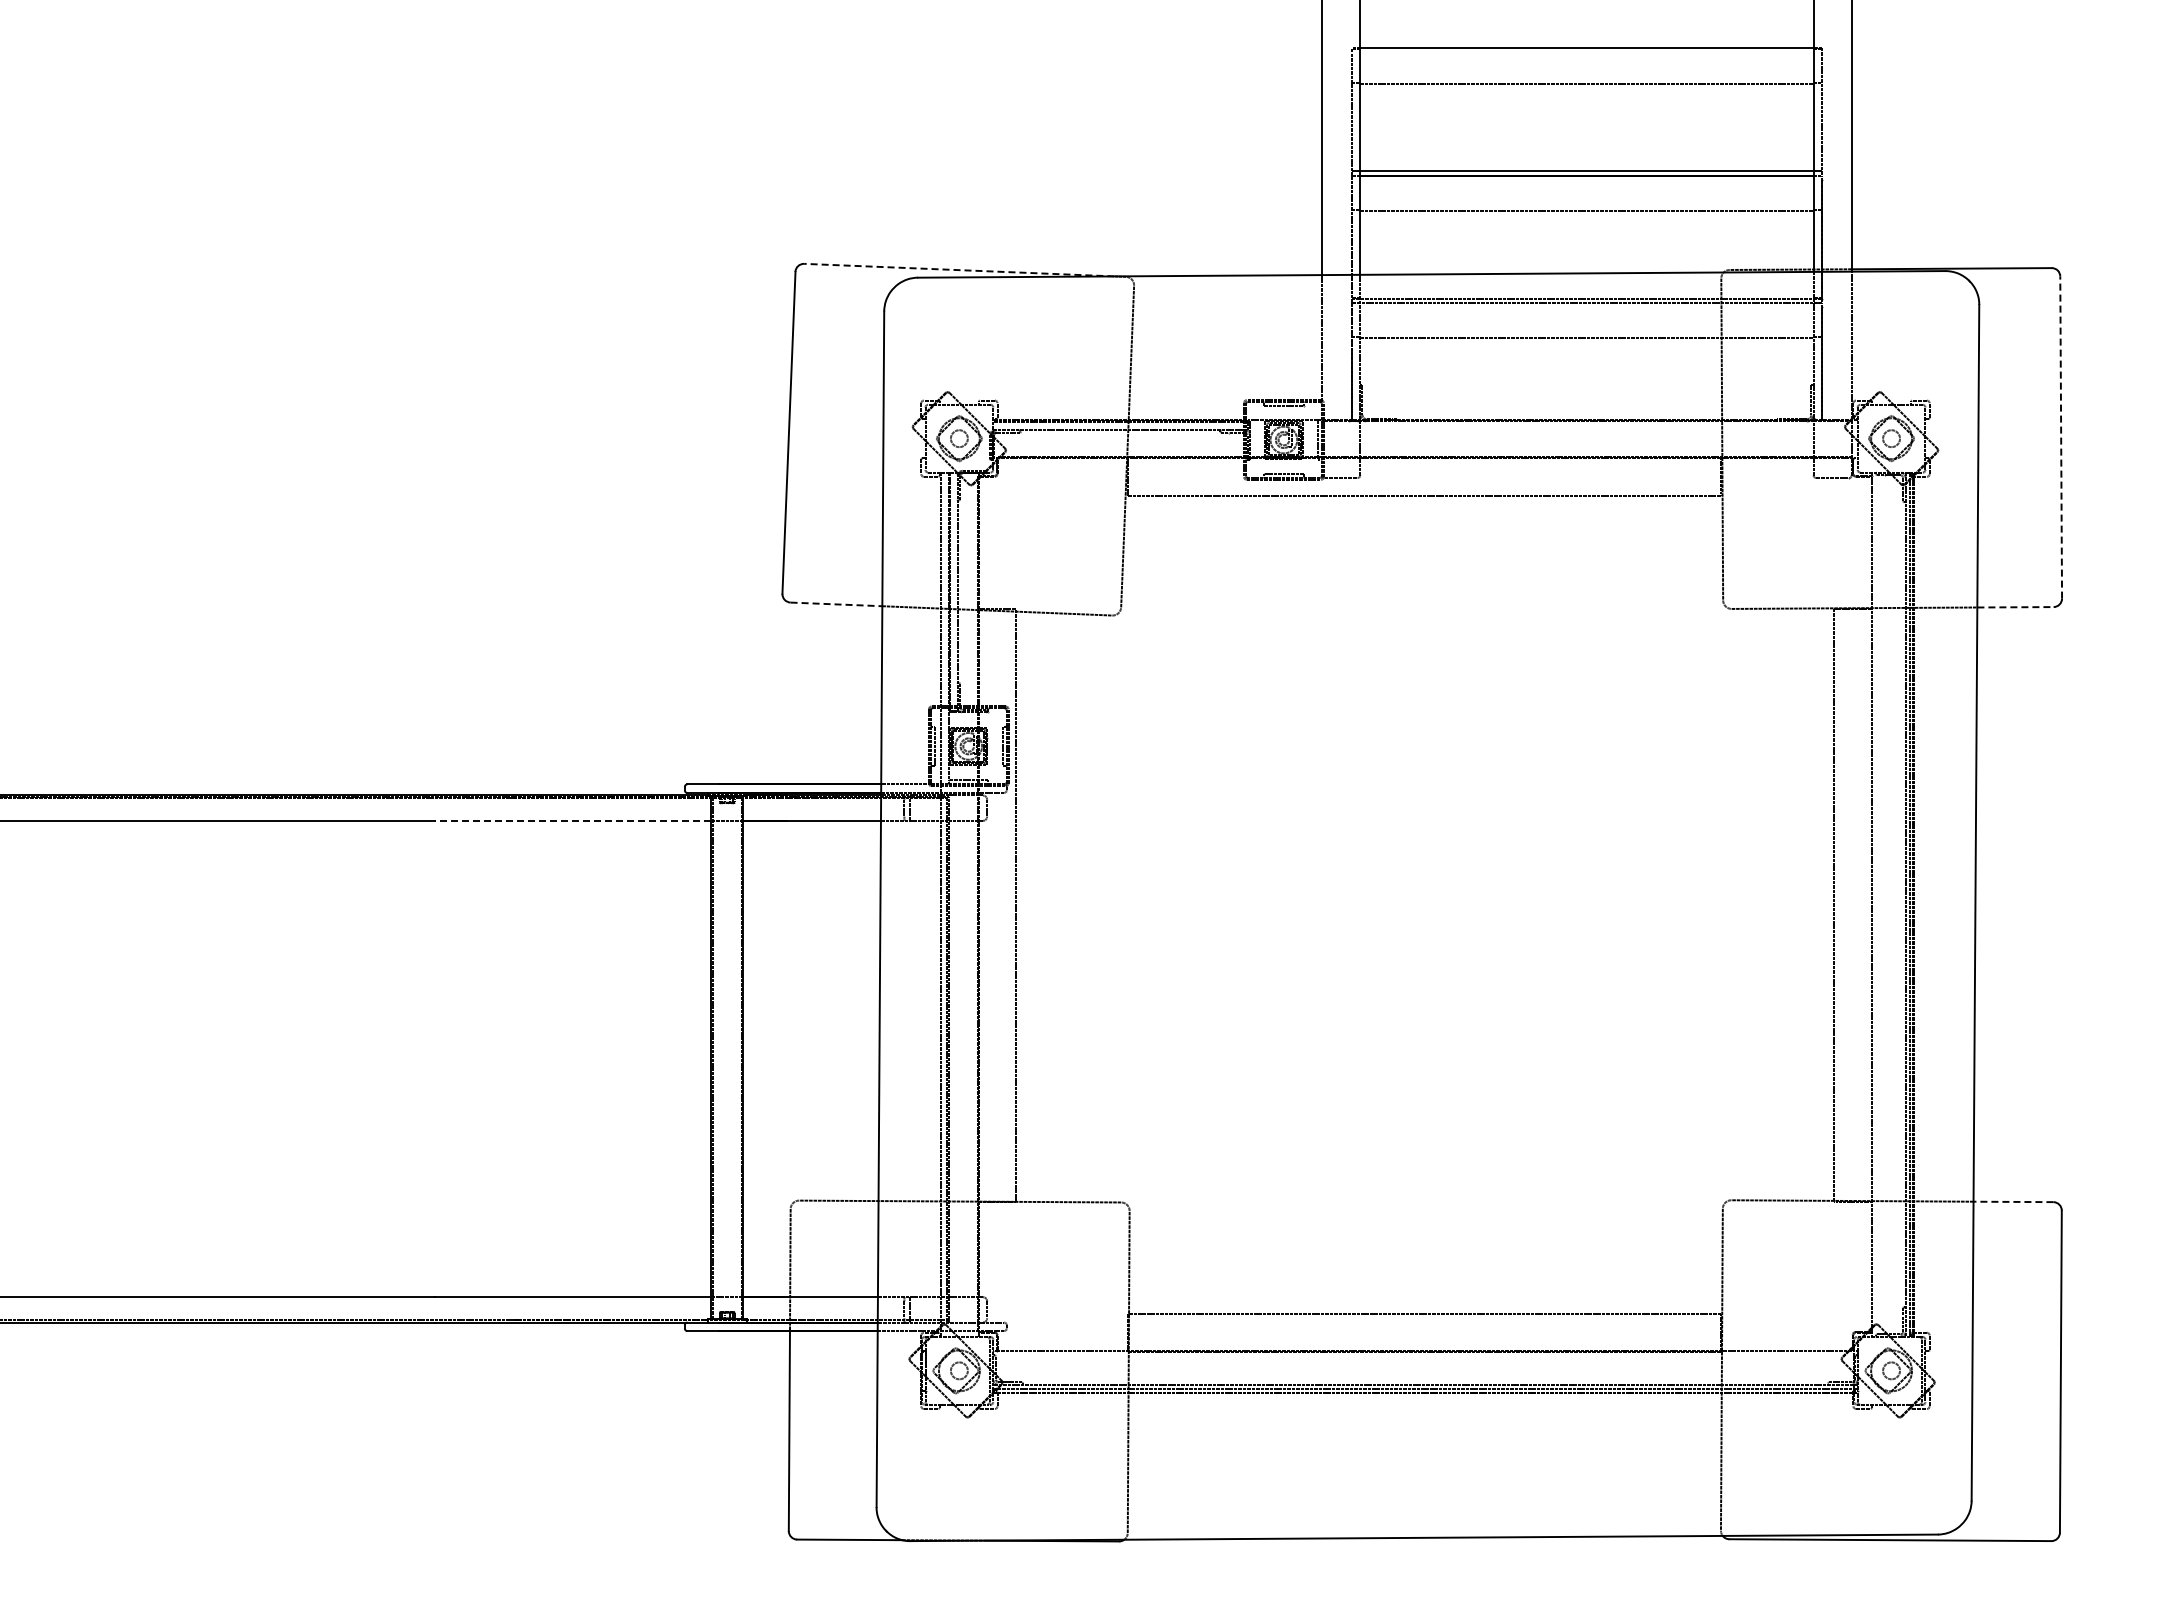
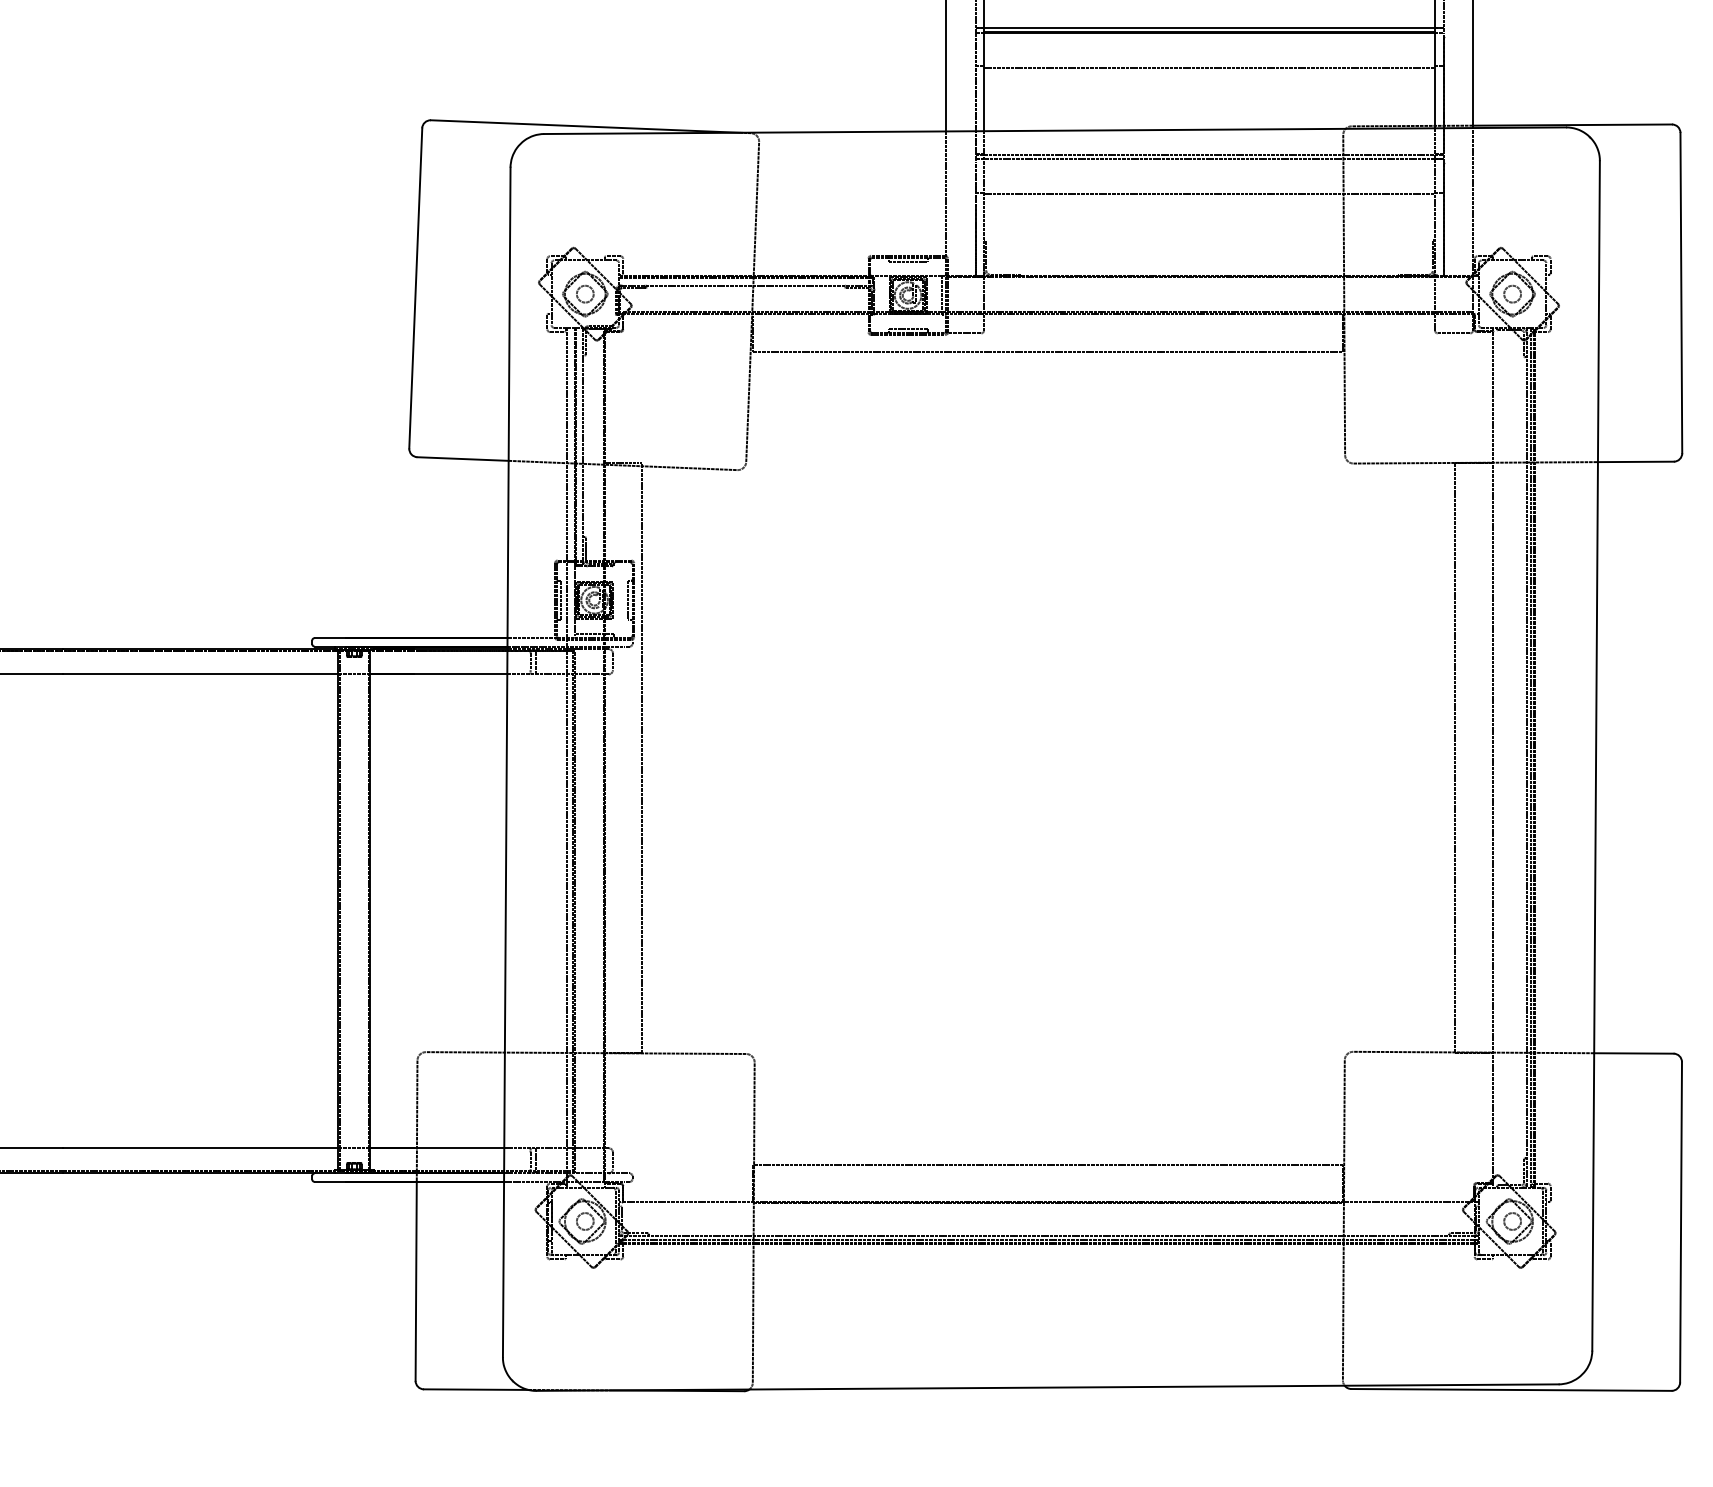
line: (958, 270) -> (584, 126), dashed -> solid
line: (2061, 437) -> (1681, 293), dashed -> solid
line: (836, 604) -> (463, 459), dashed -> solid
line: (2016, 607) -> (1636, 462), dashed -> solid
line: (572, 820) -> (200, 674), dashed -> solid
line: (2013, 1201) -> (1633, 1053), dashed -> solid

